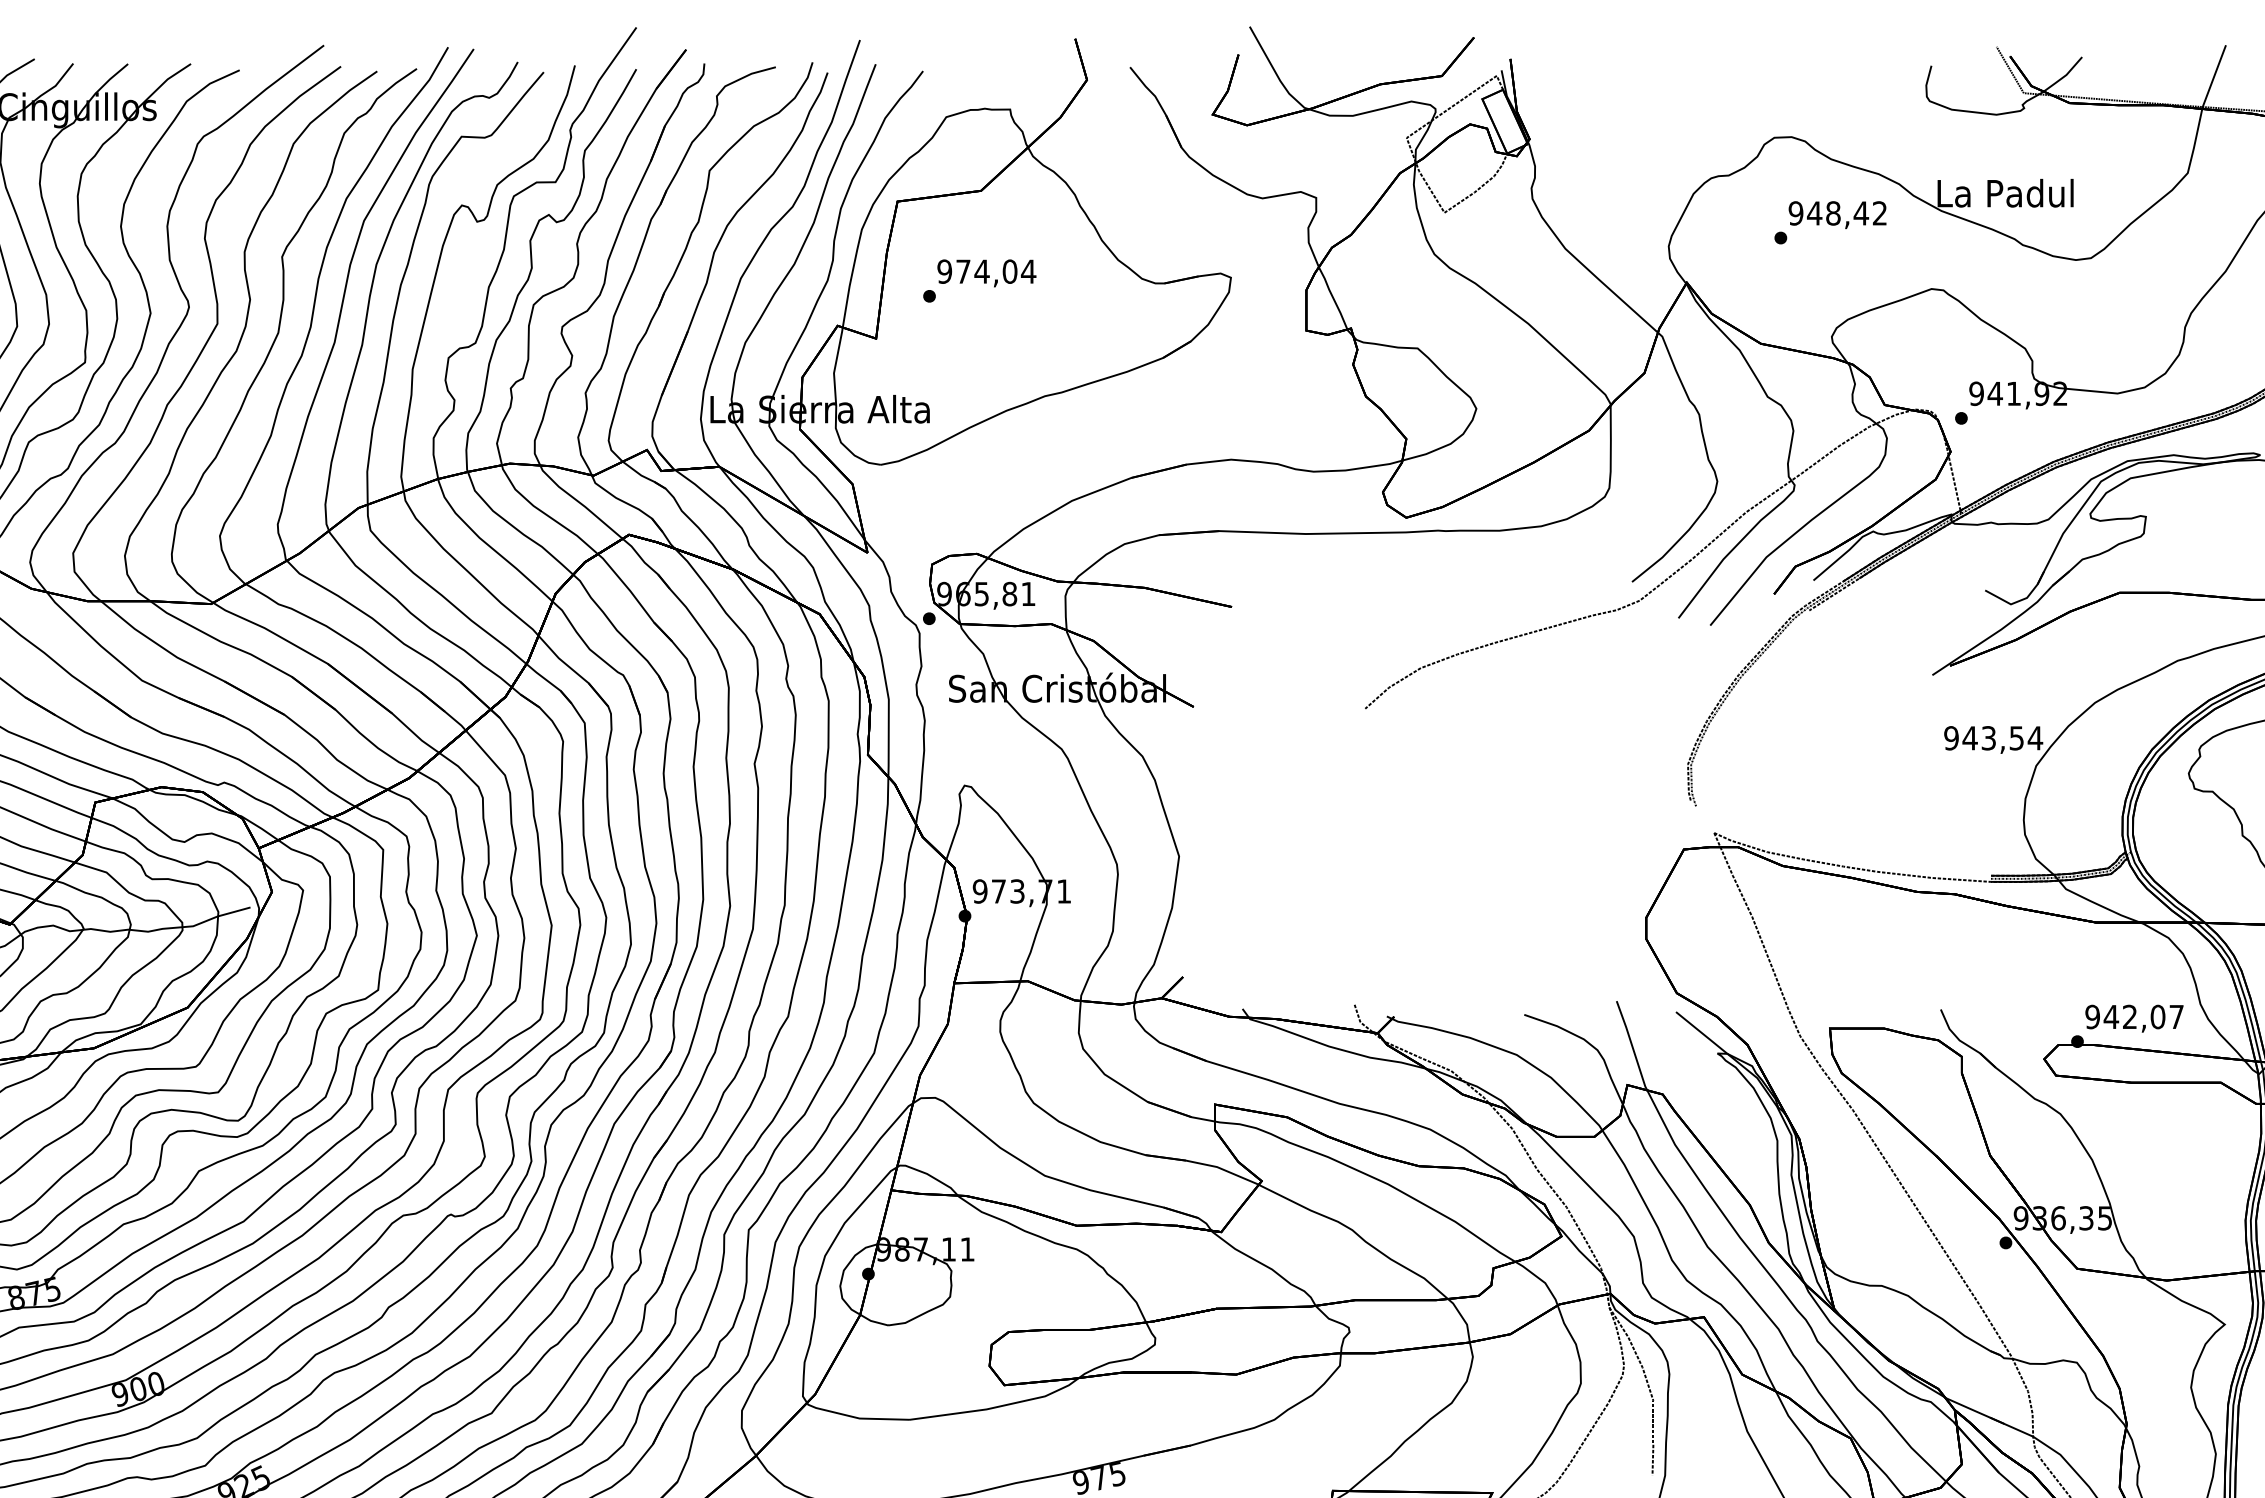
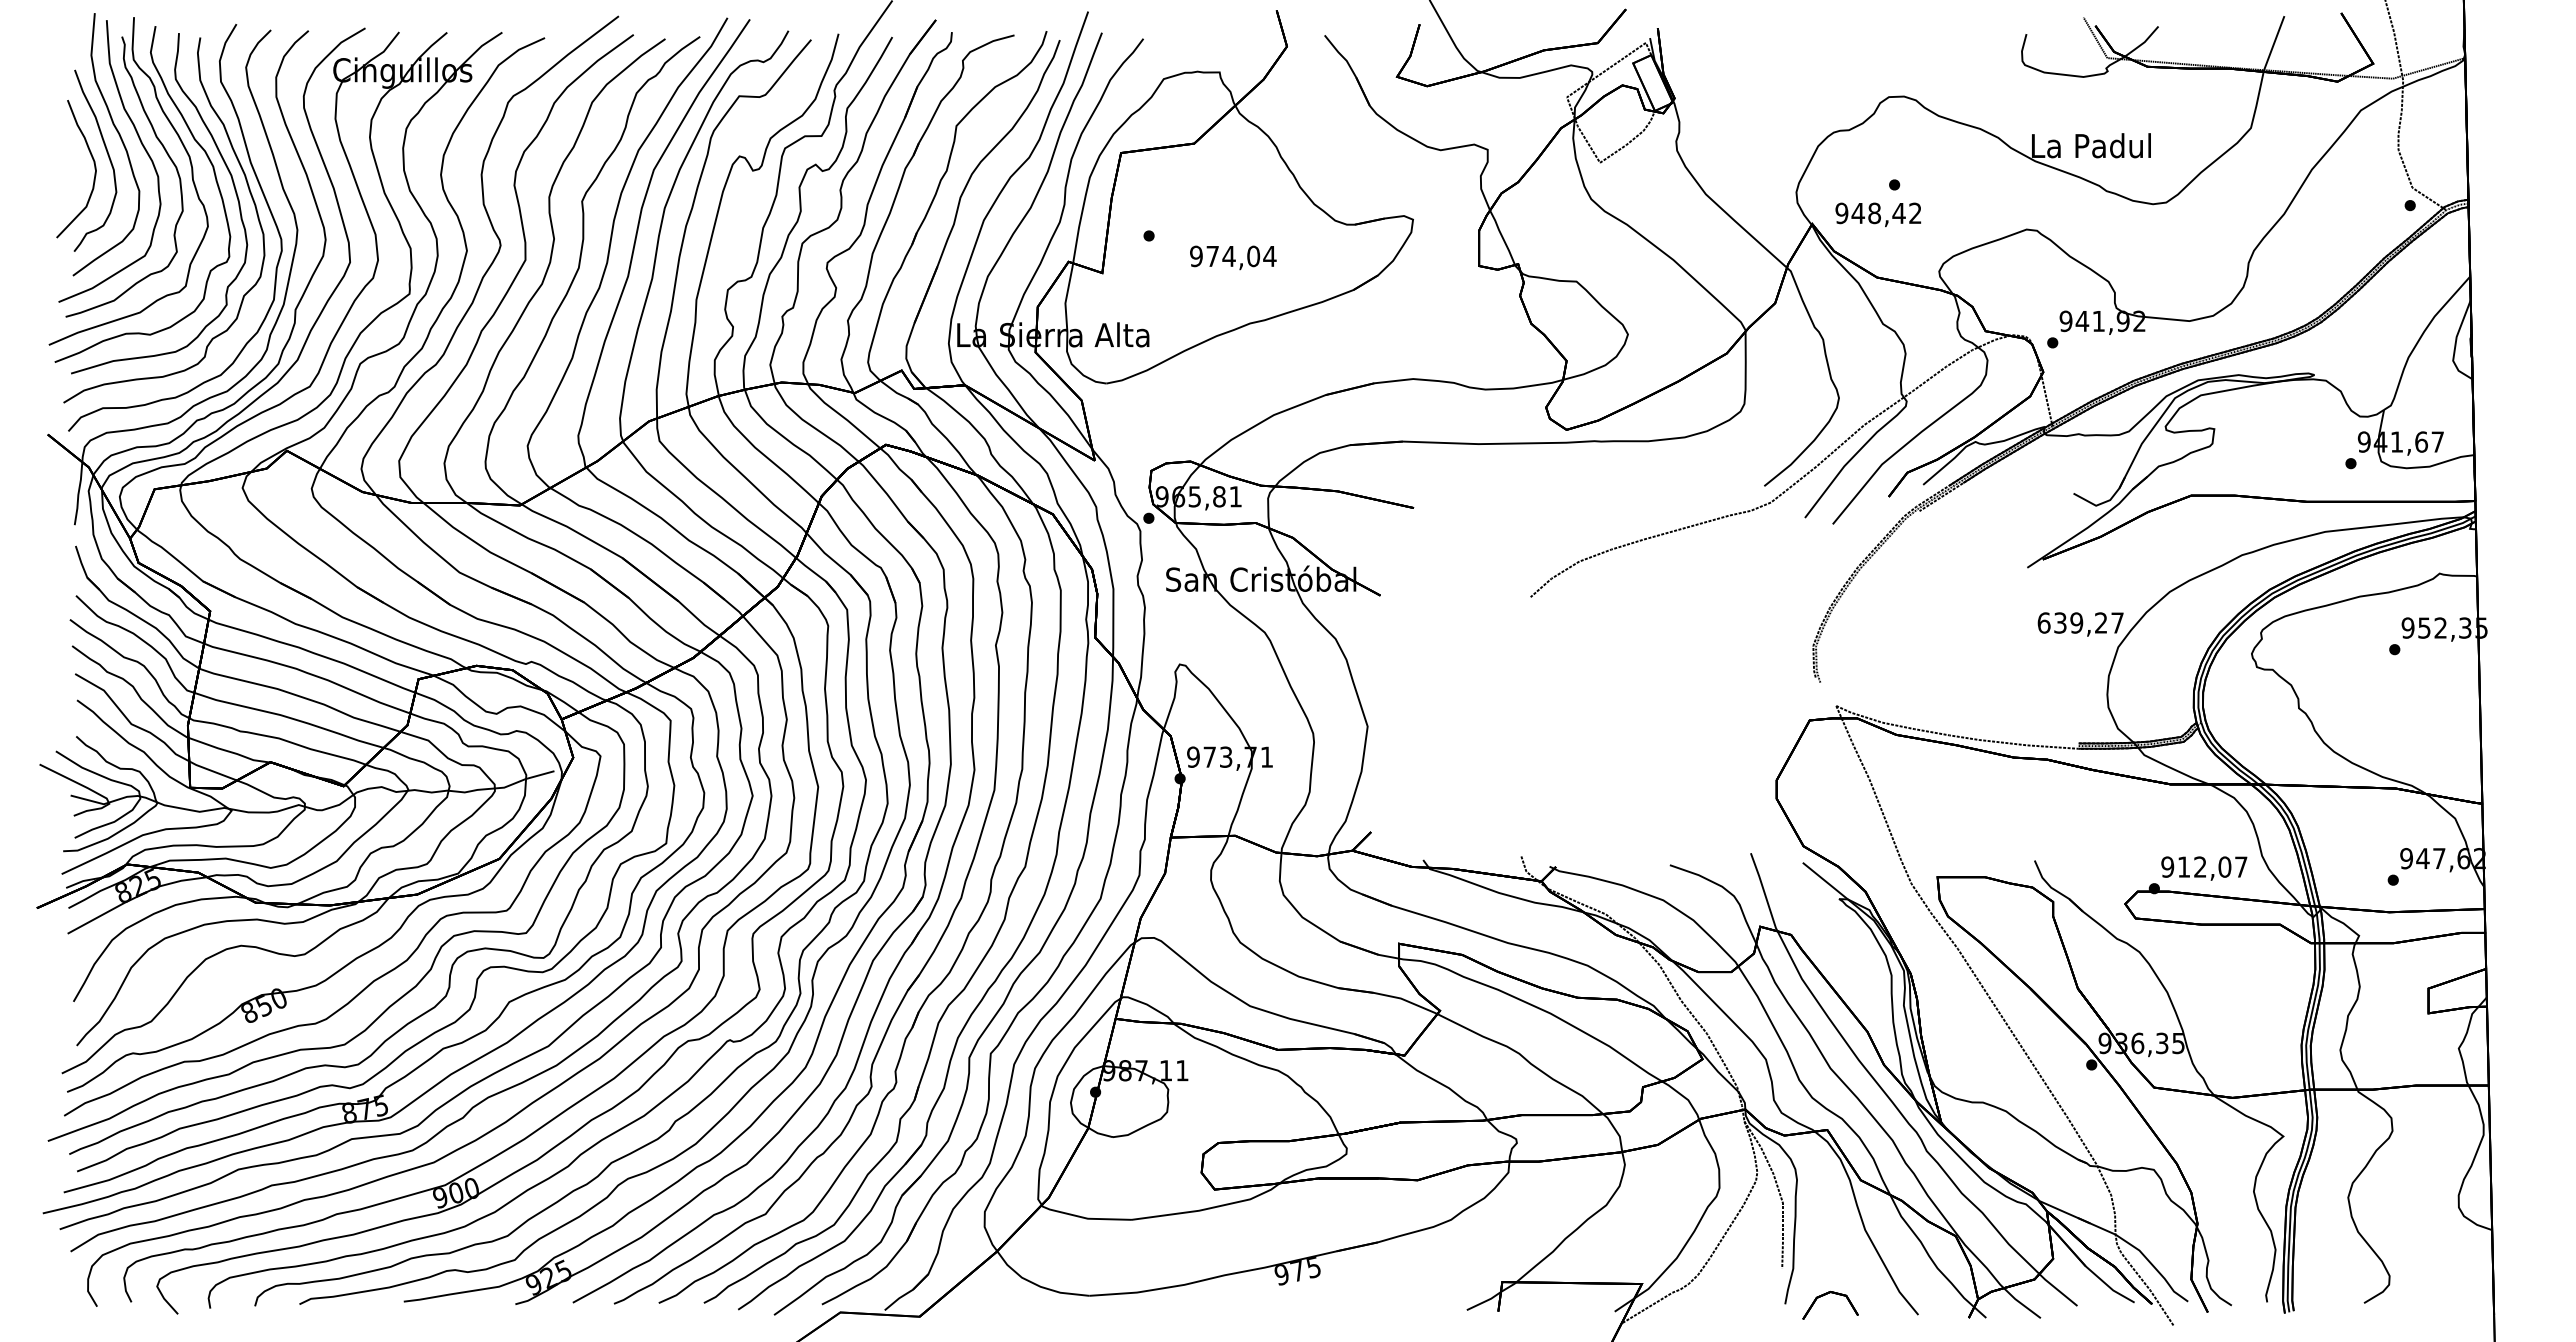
text: (1837, 214) -> (1878, 214), moved
text: (987, 272) -> (1233, 257), moved
text: (1993, 737) -> (2080, 622), 943,54 -> 639,27
text: (2110, 1016) -> (2183, 866), 942,07 -> 912,07

